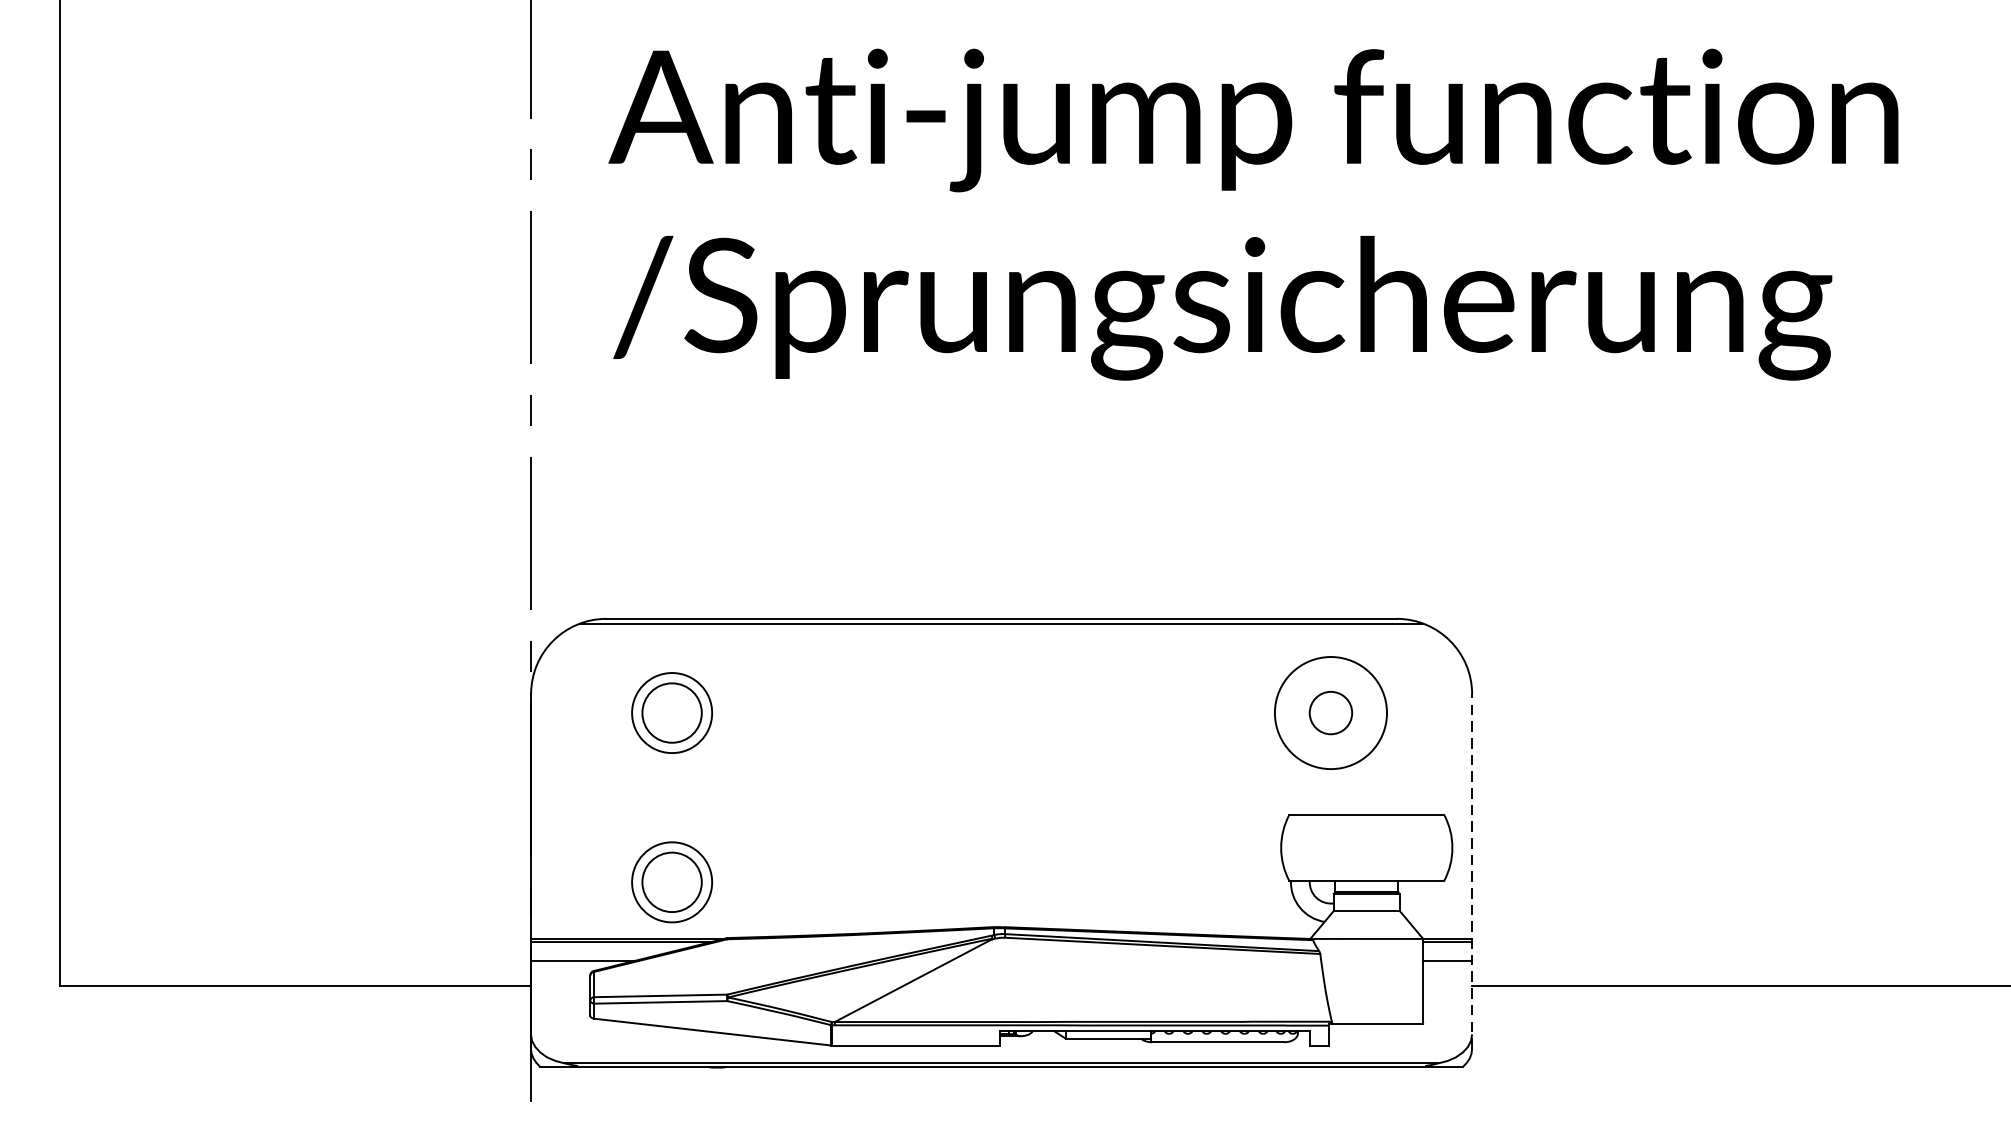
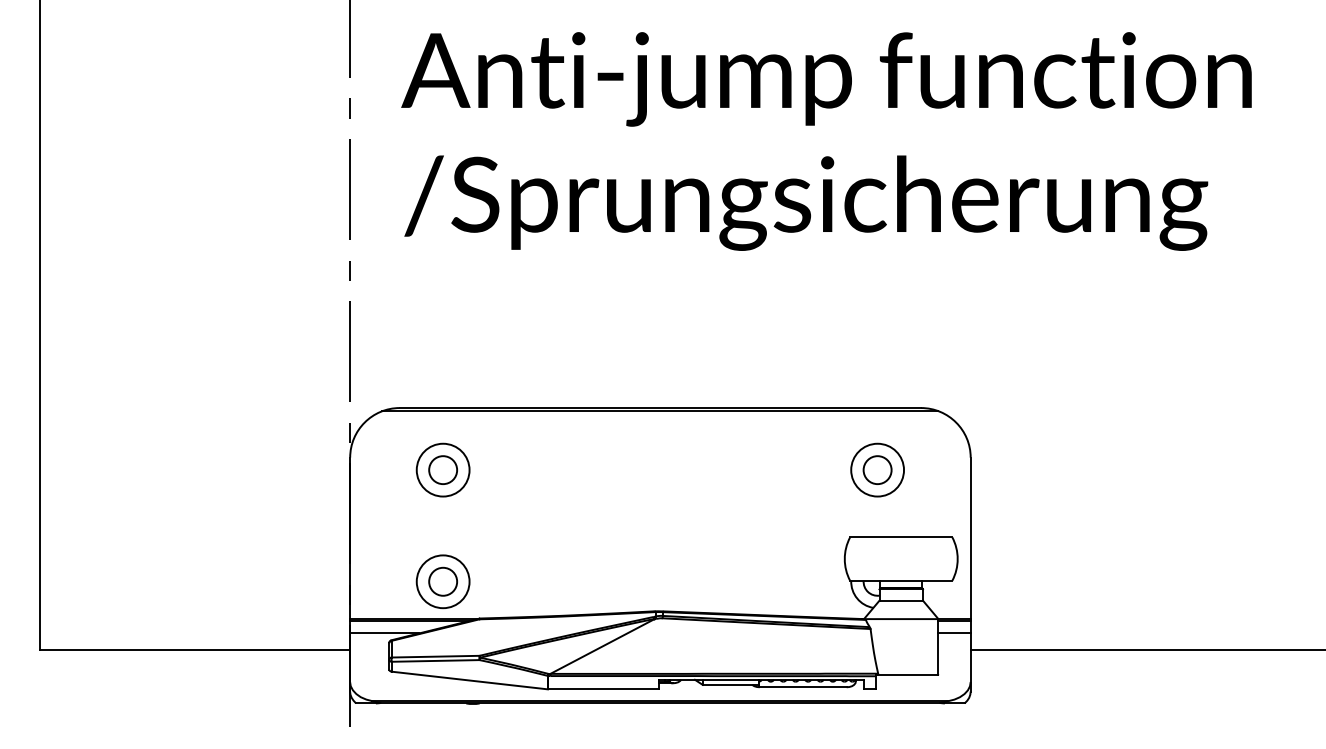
circle: (1330, 712) -> (877, 469), size x0.71
circle: (672, 713) -> (443, 470), size x0.71
line: (1471, 871) -> (970, 574), dashed -> solid
circle: (672, 881) -> (443, 581), size x0.71

